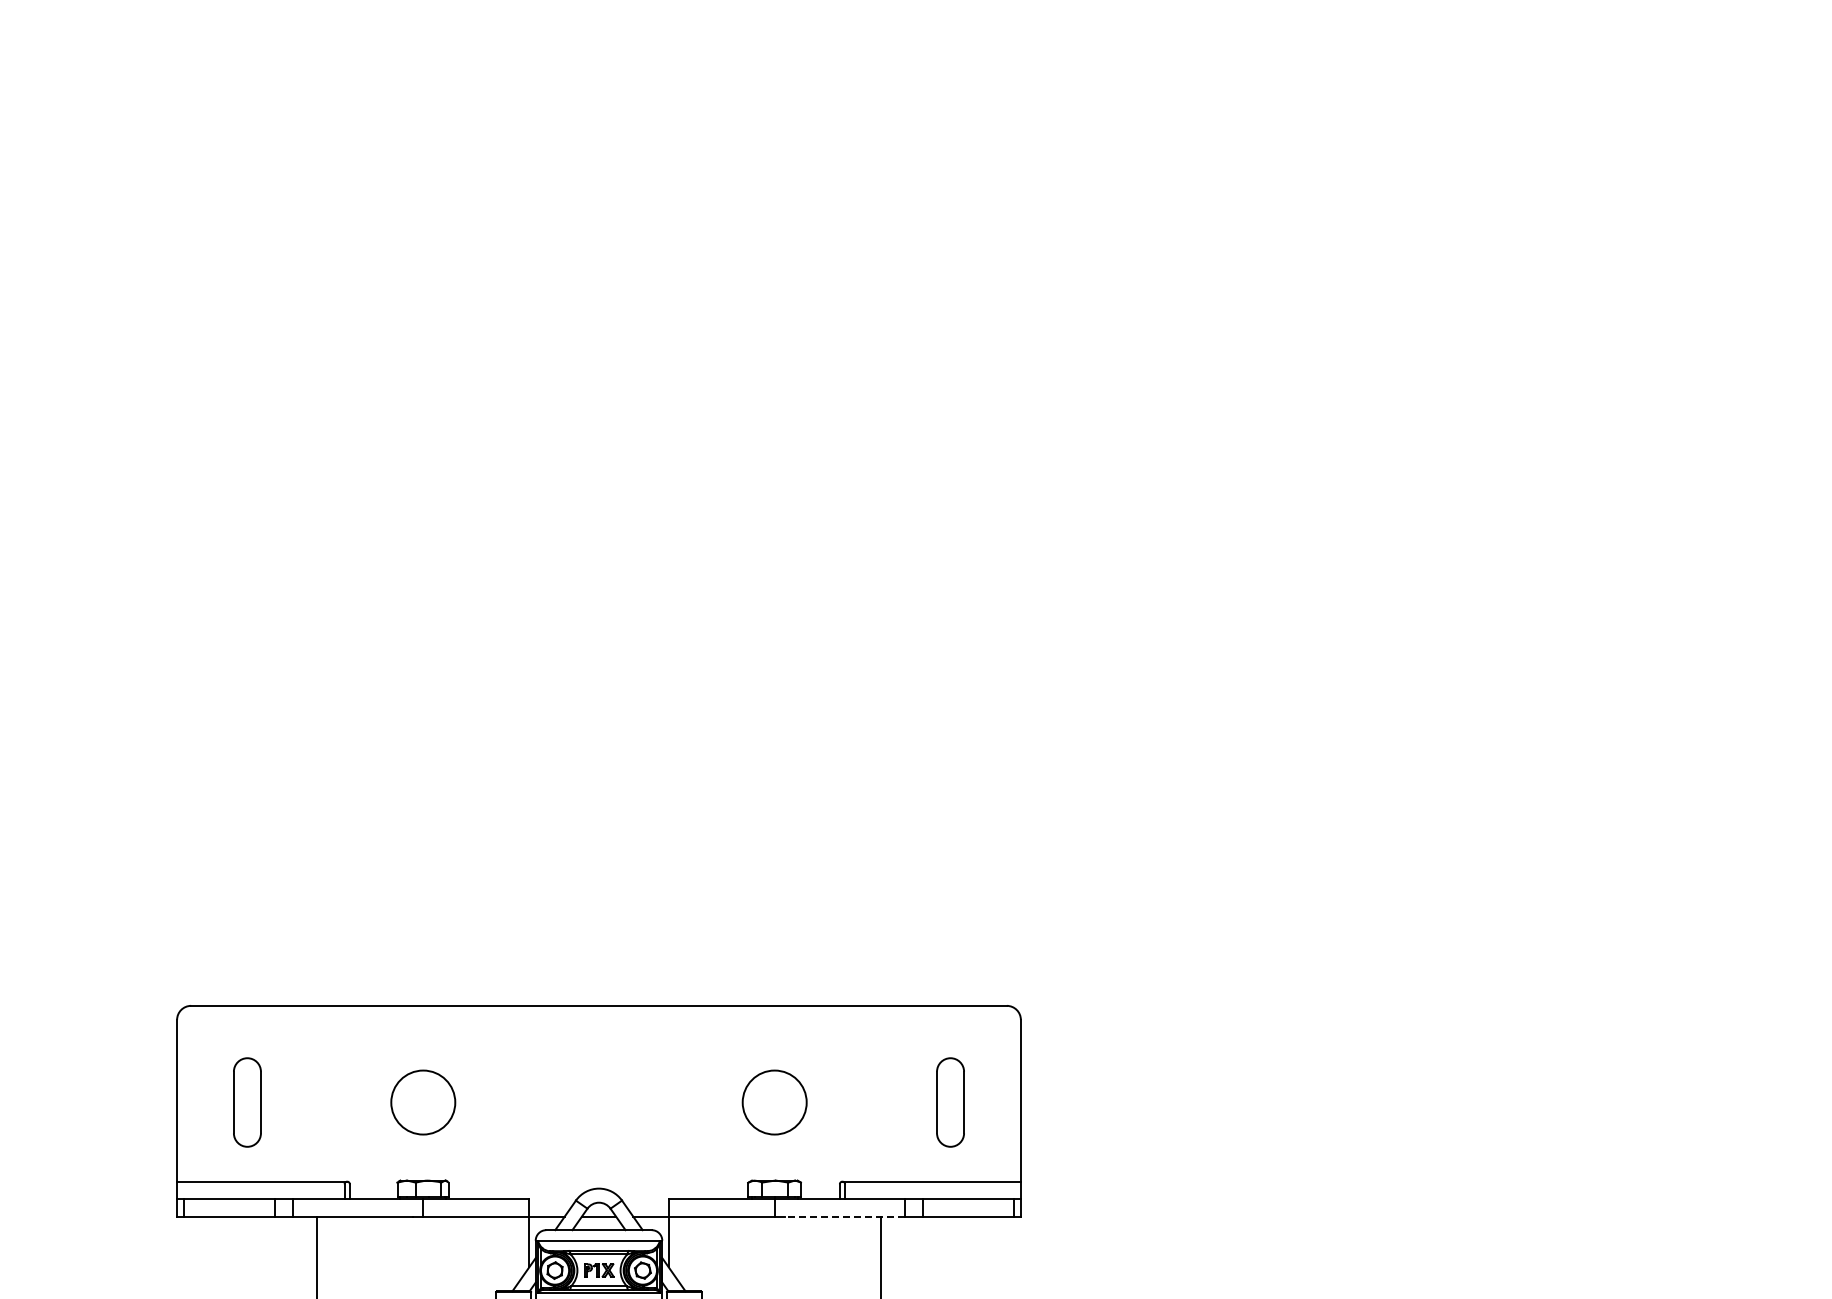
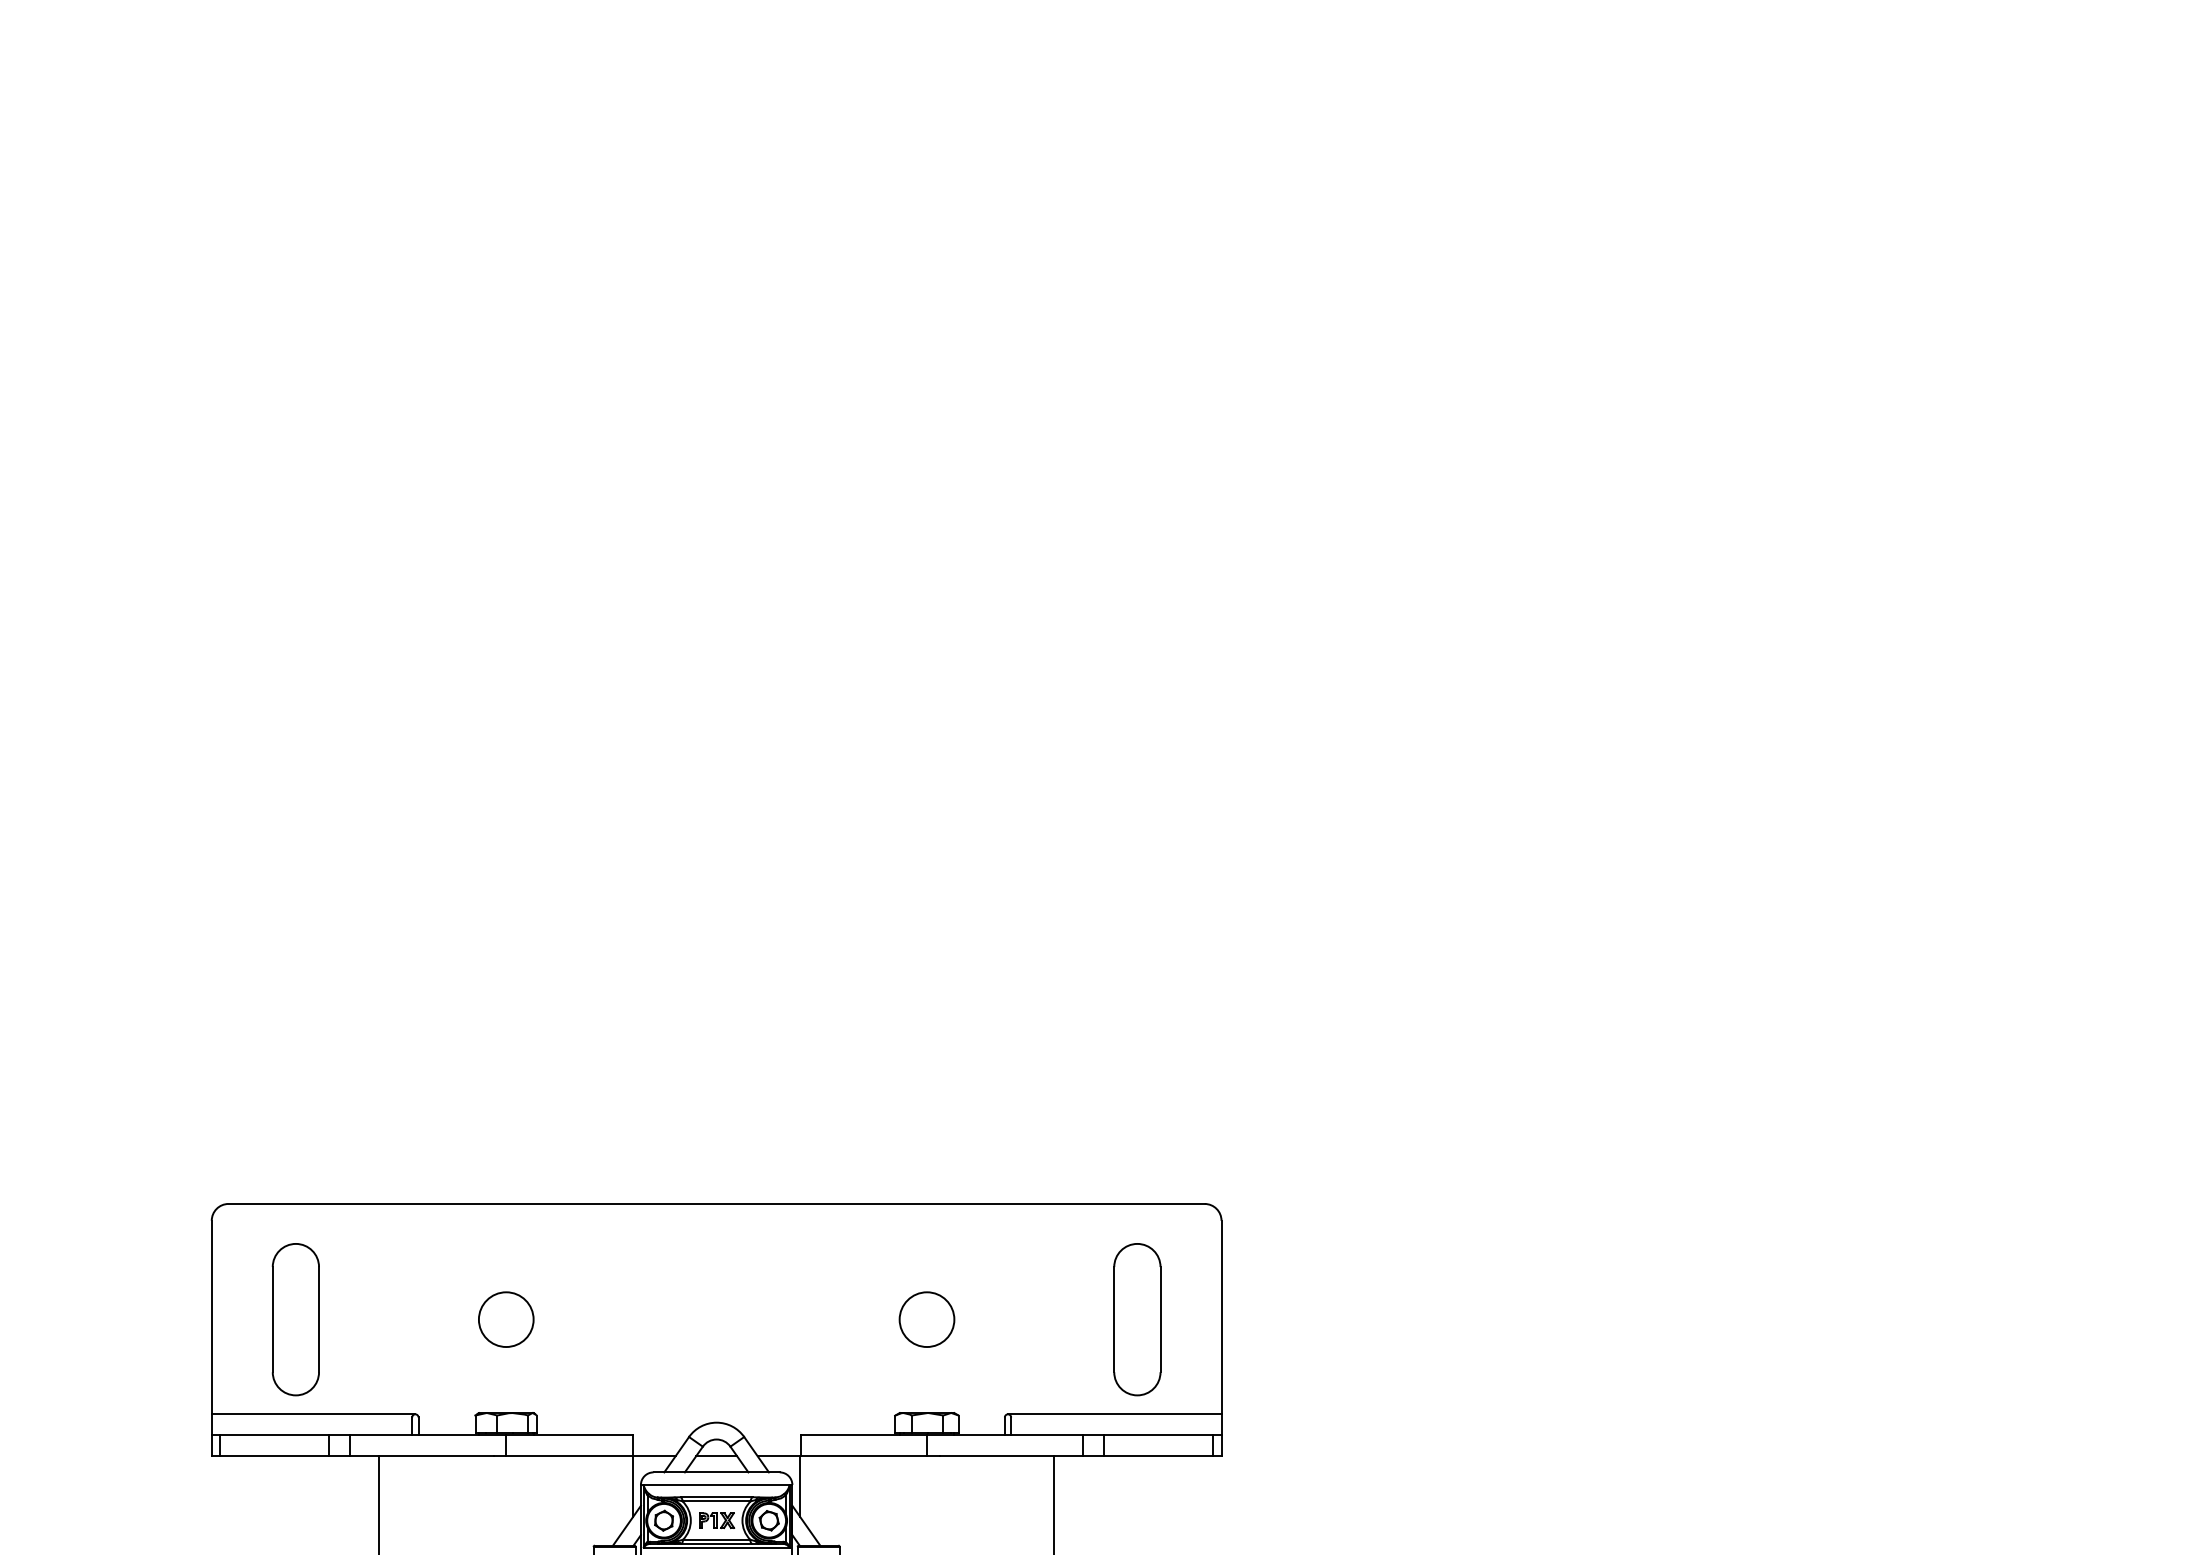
part: (247, 1102) -> (296, 1319), size x1.43
circle: (422, 1102) -> (505, 1319), size x0.71
circle: (774, 1102) -> (926, 1319), size x0.71
part: (950, 1102) -> (1137, 1319), size x1.43
line: (845, 1216) -> (1011, 1456), dashed -> solid

